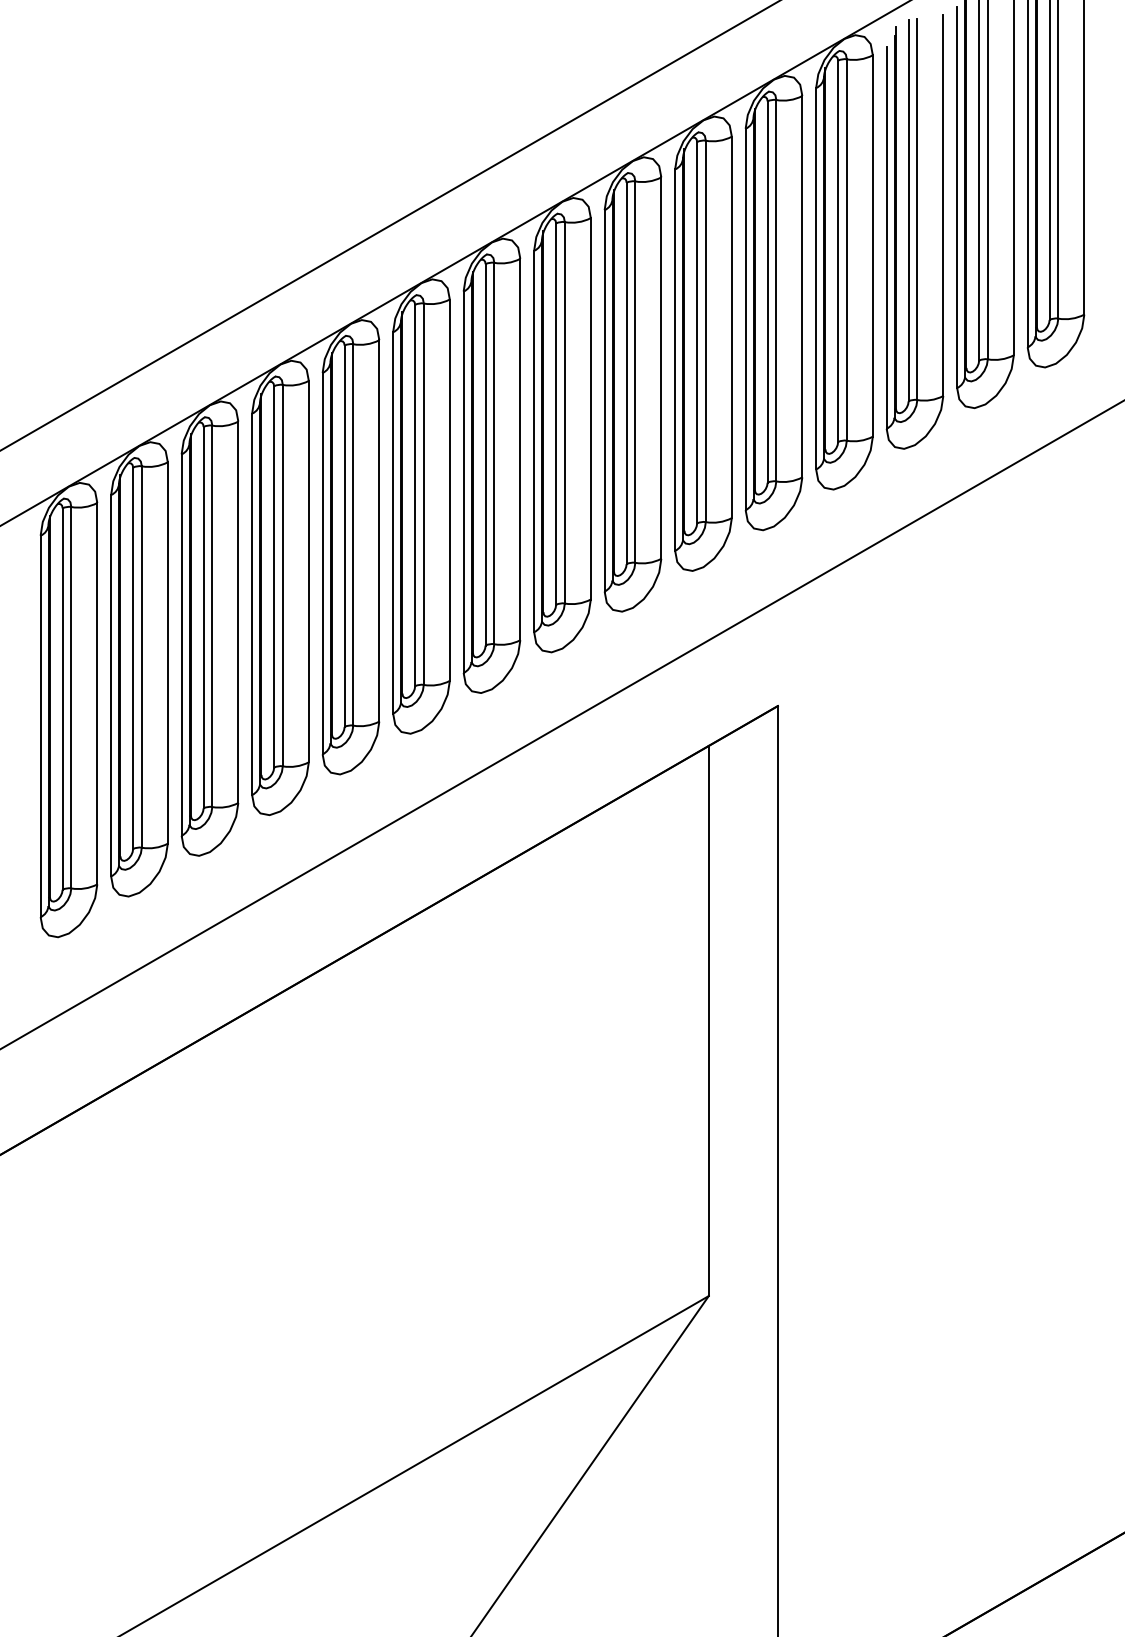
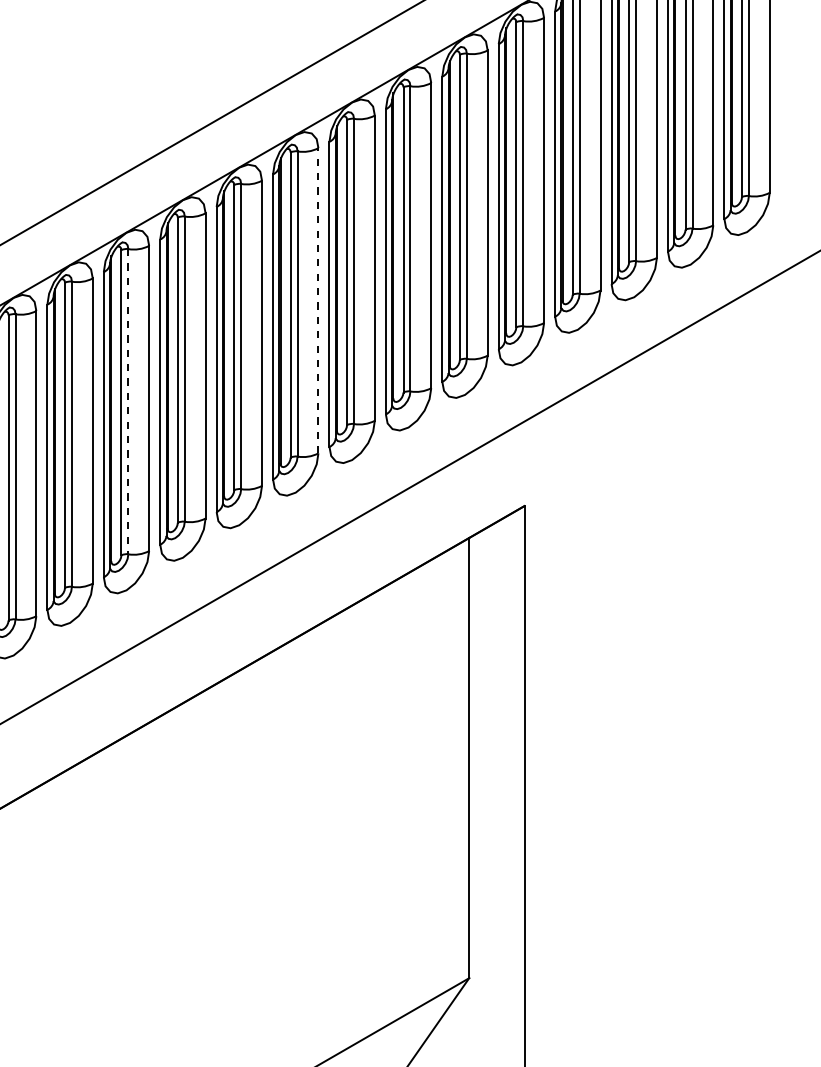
line: (520, 449) -> (318, 300), solid -> dashed
line: (282, 575) -> (128, 401), solid -> dashed

